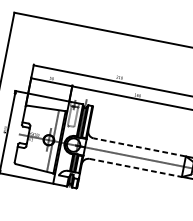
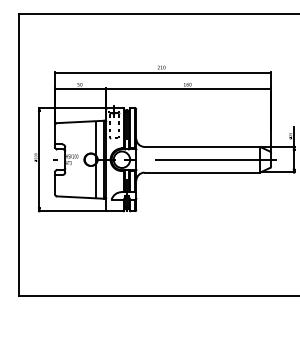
line: (139, 147) -> (202, 146), dashed -> solid
line: (135, 167) -> (202, 172), dashed -> solid

